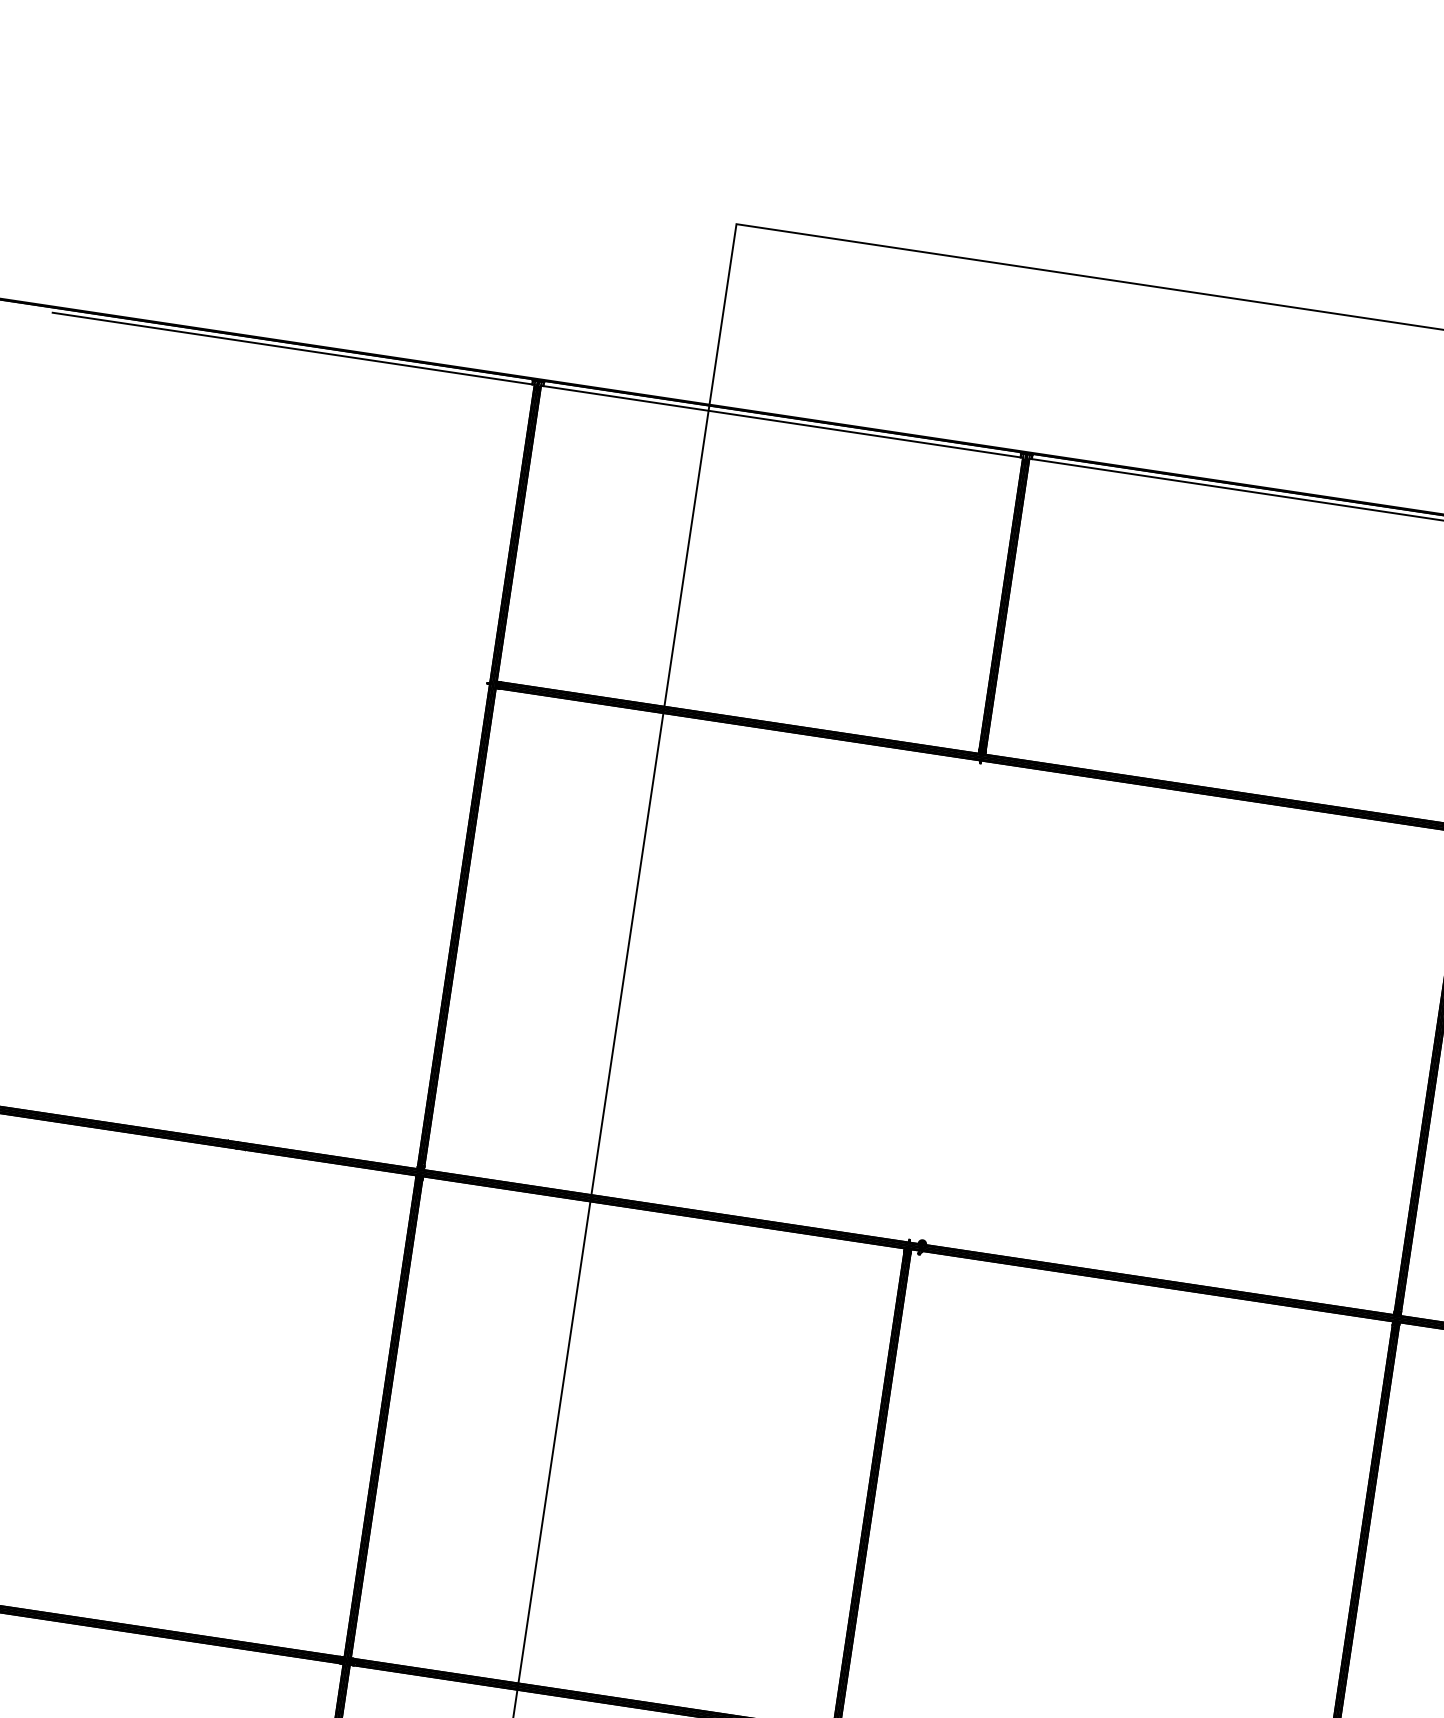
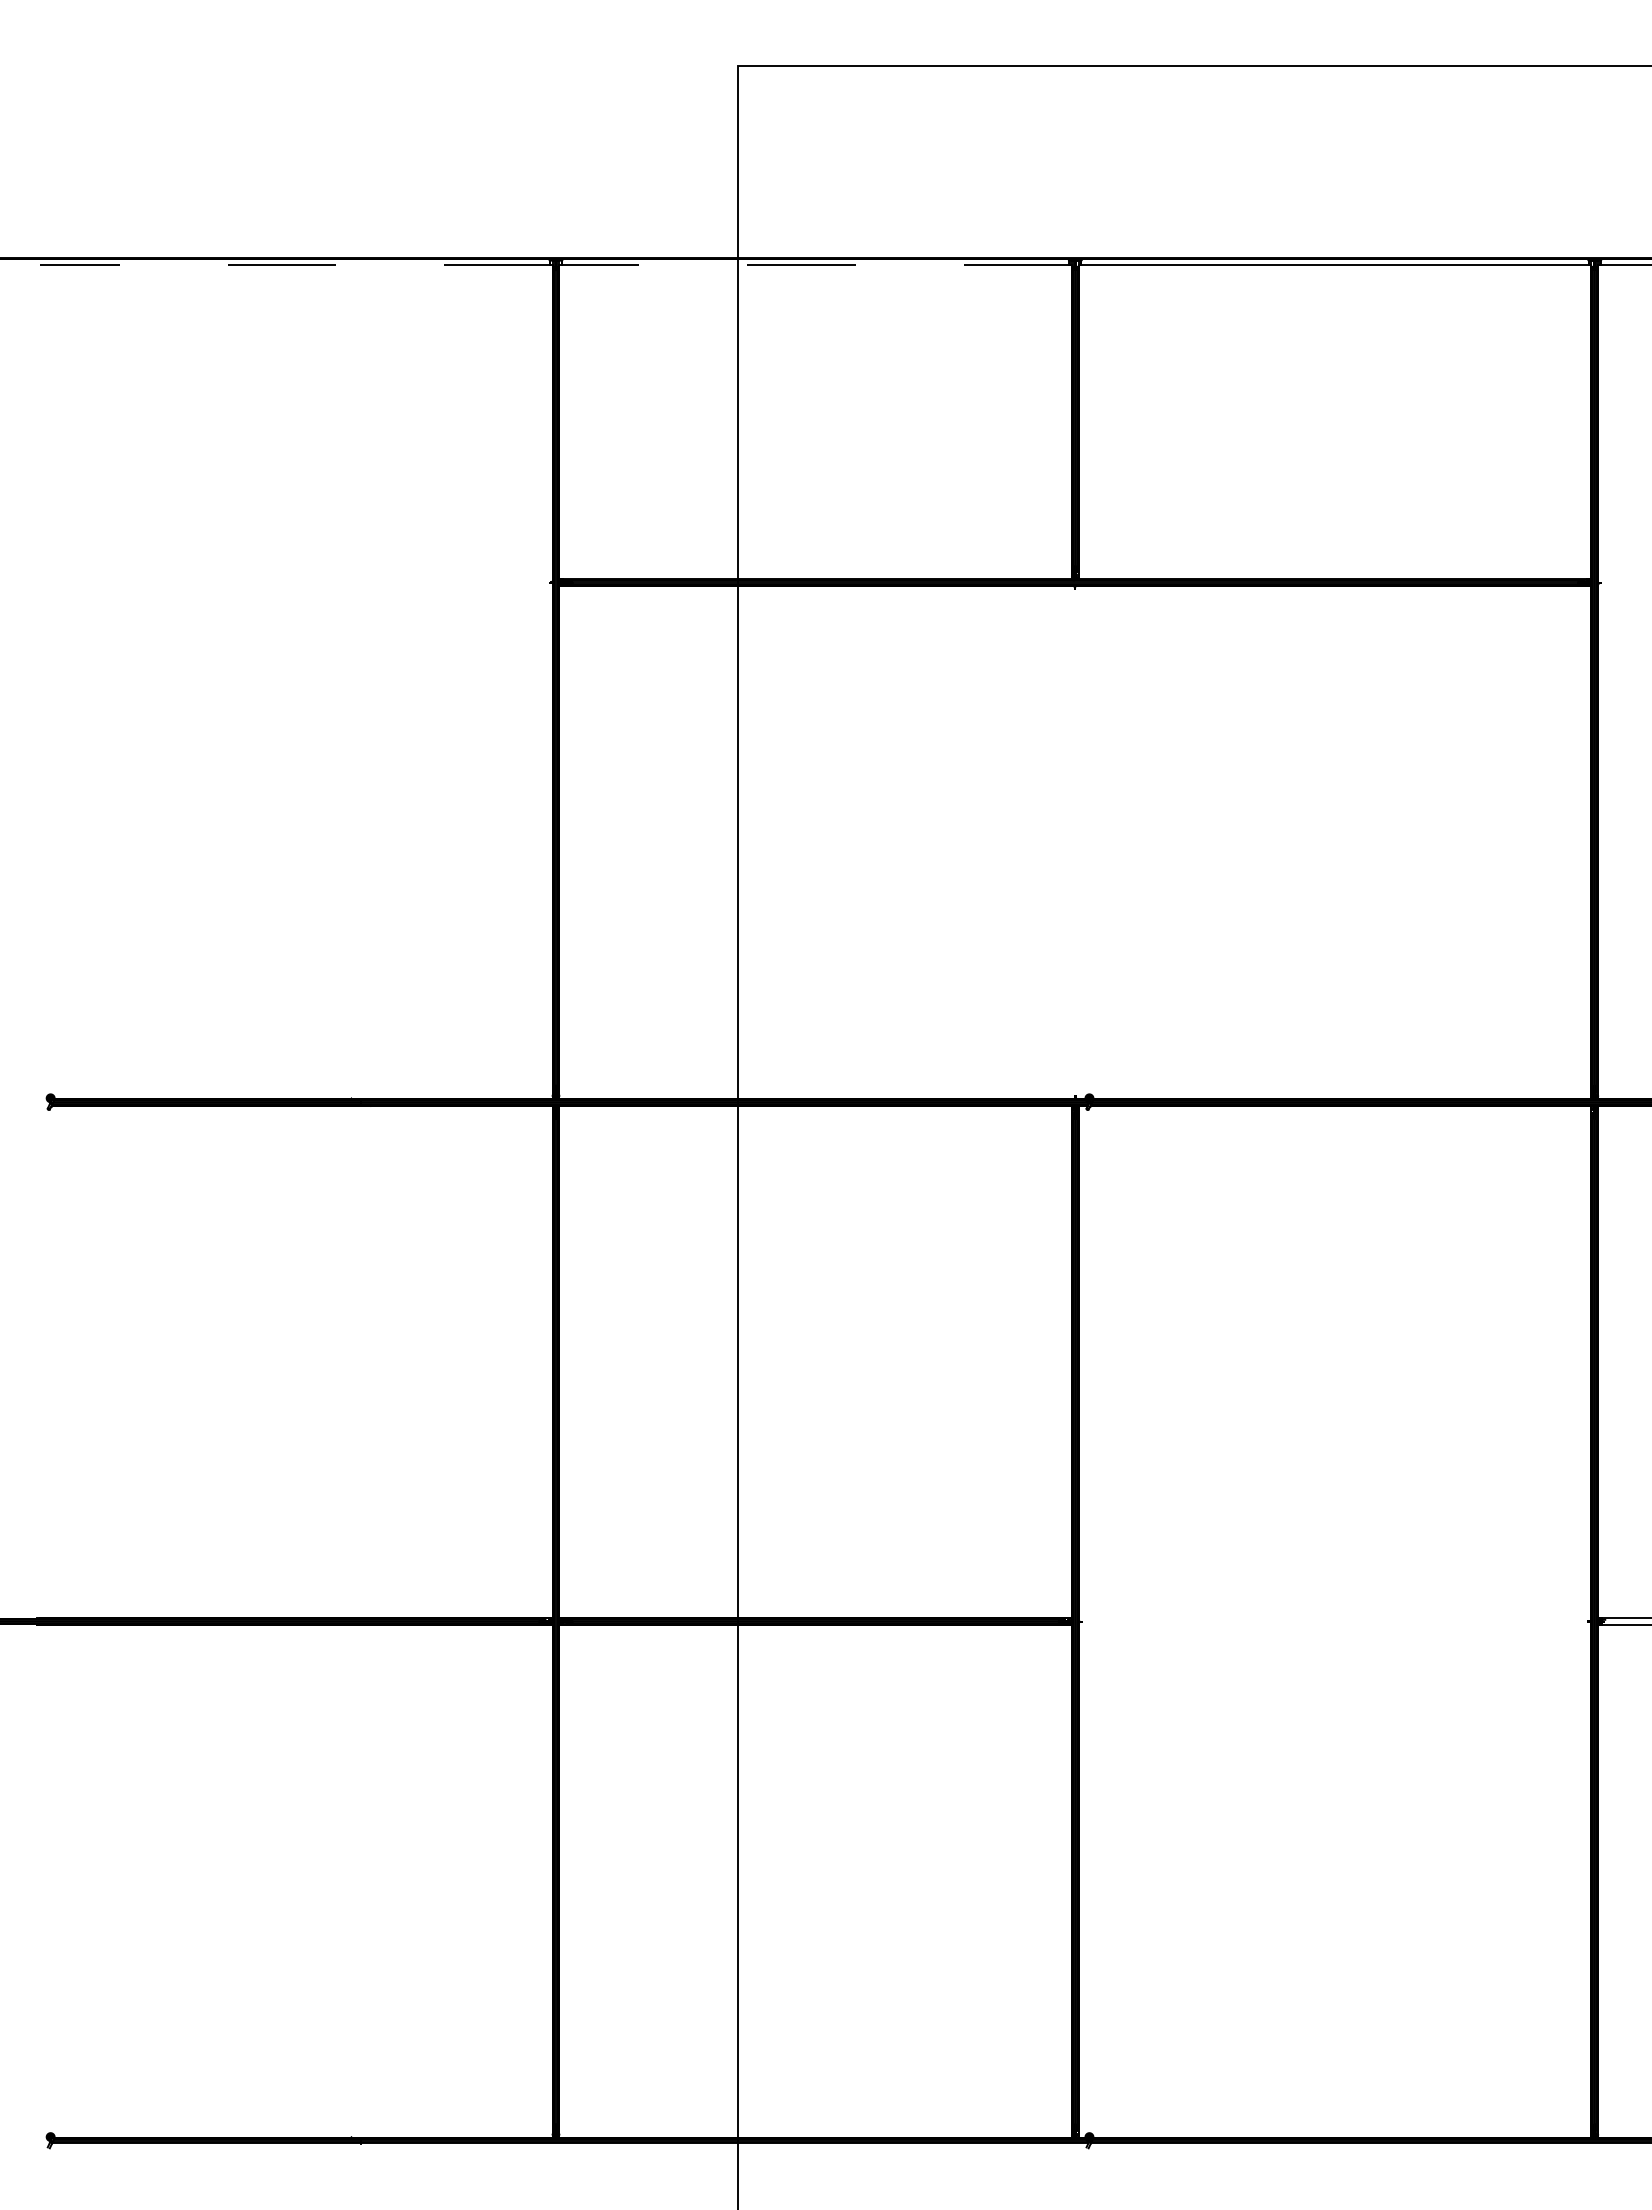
line: (292, 348) -> (295, 264), solid -> dashed
line: (781, 421) -> (815, 264), solid -> dashed

